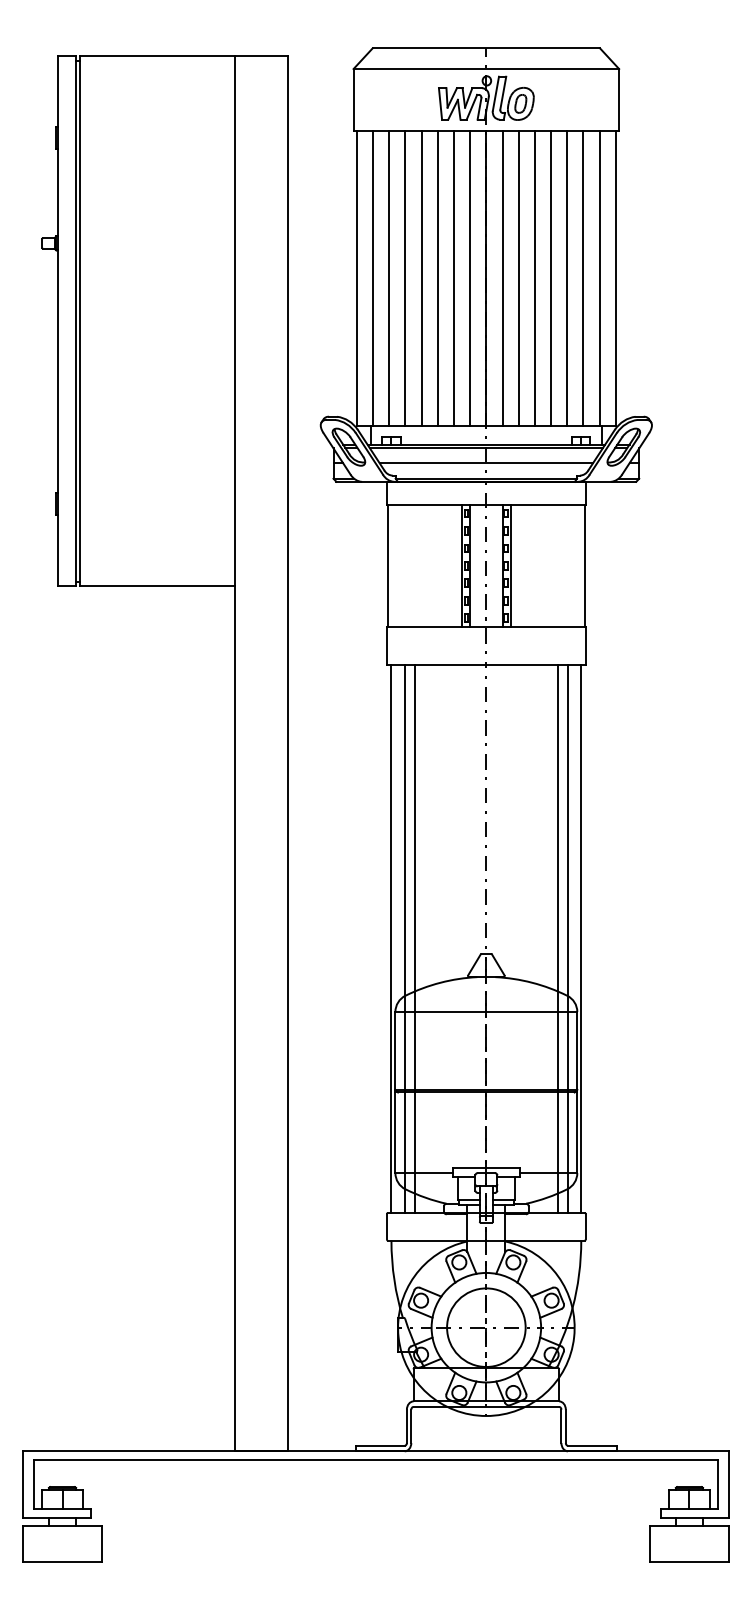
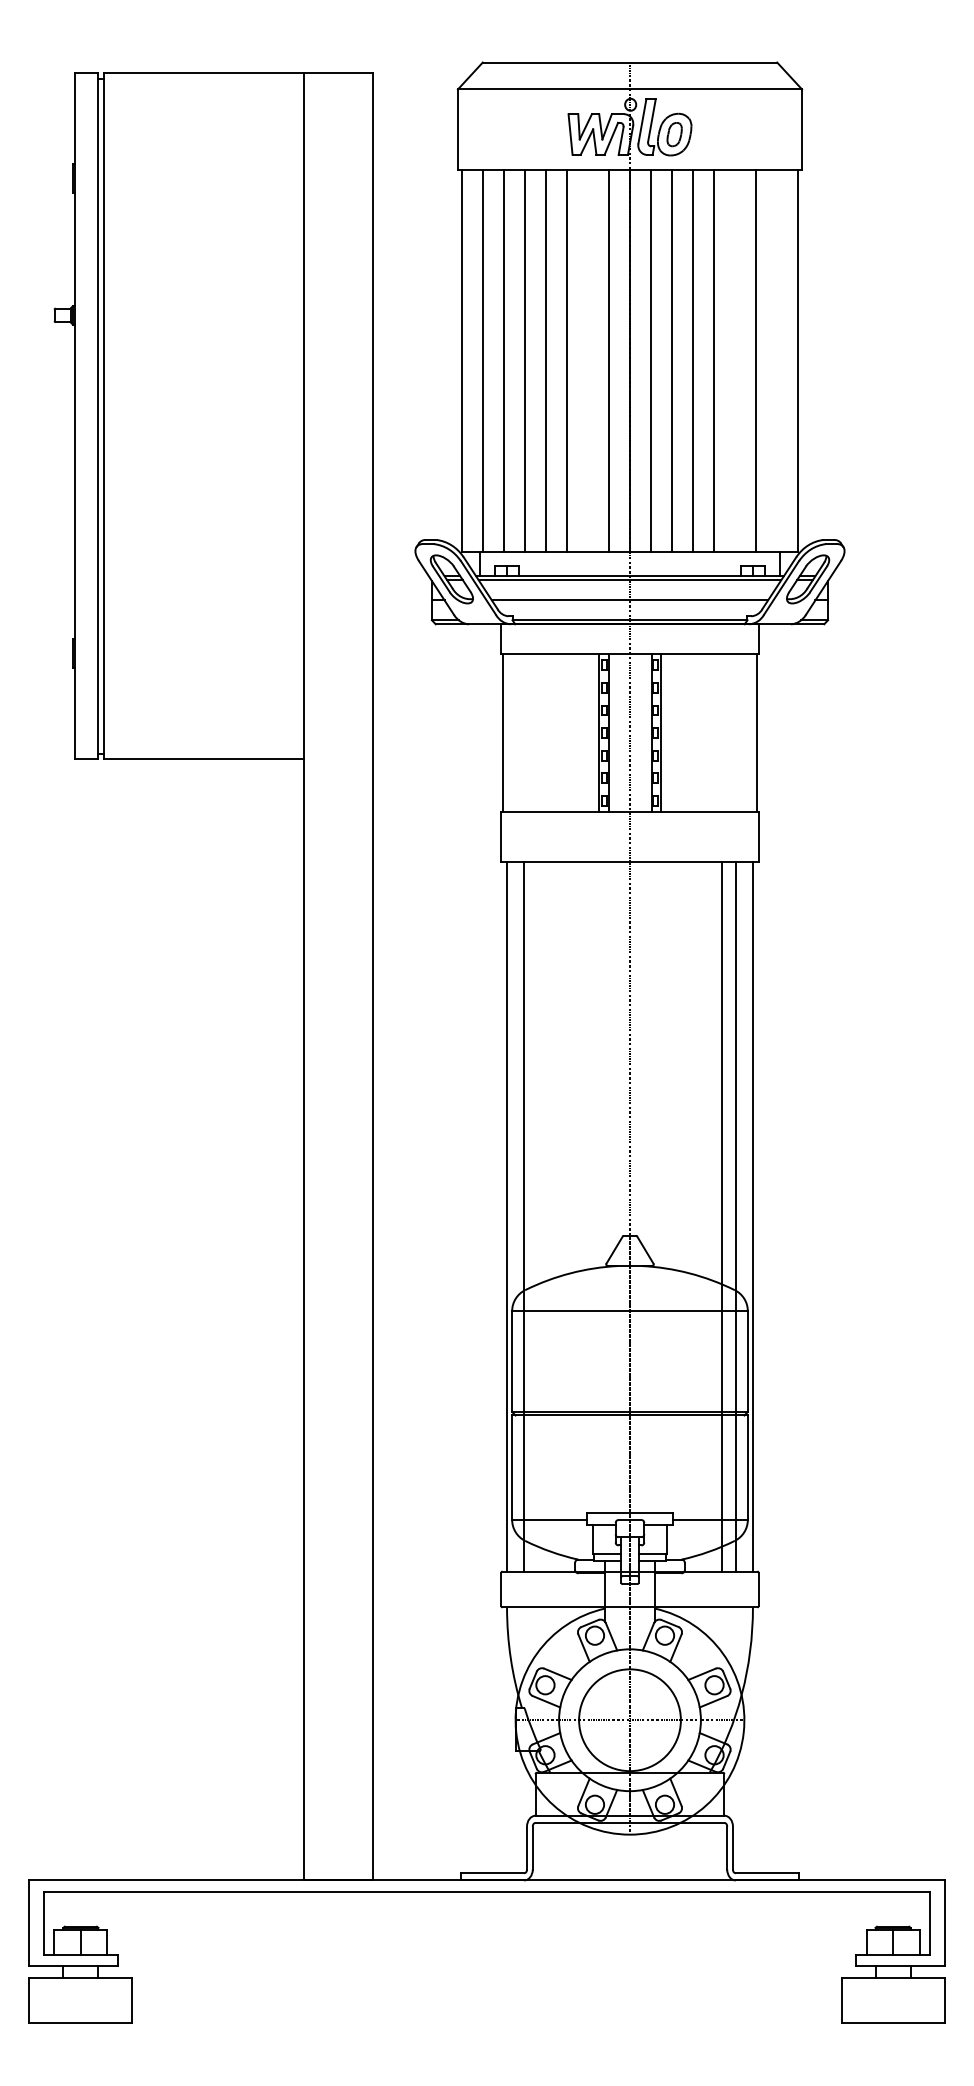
line: (454, 279) -> (588, 361), removed
line: (567, 279) -> (734, 361), removed
line: (599, 279) -> (776, 361), removed
line: (414, 938) -> (537, 1216), removed

